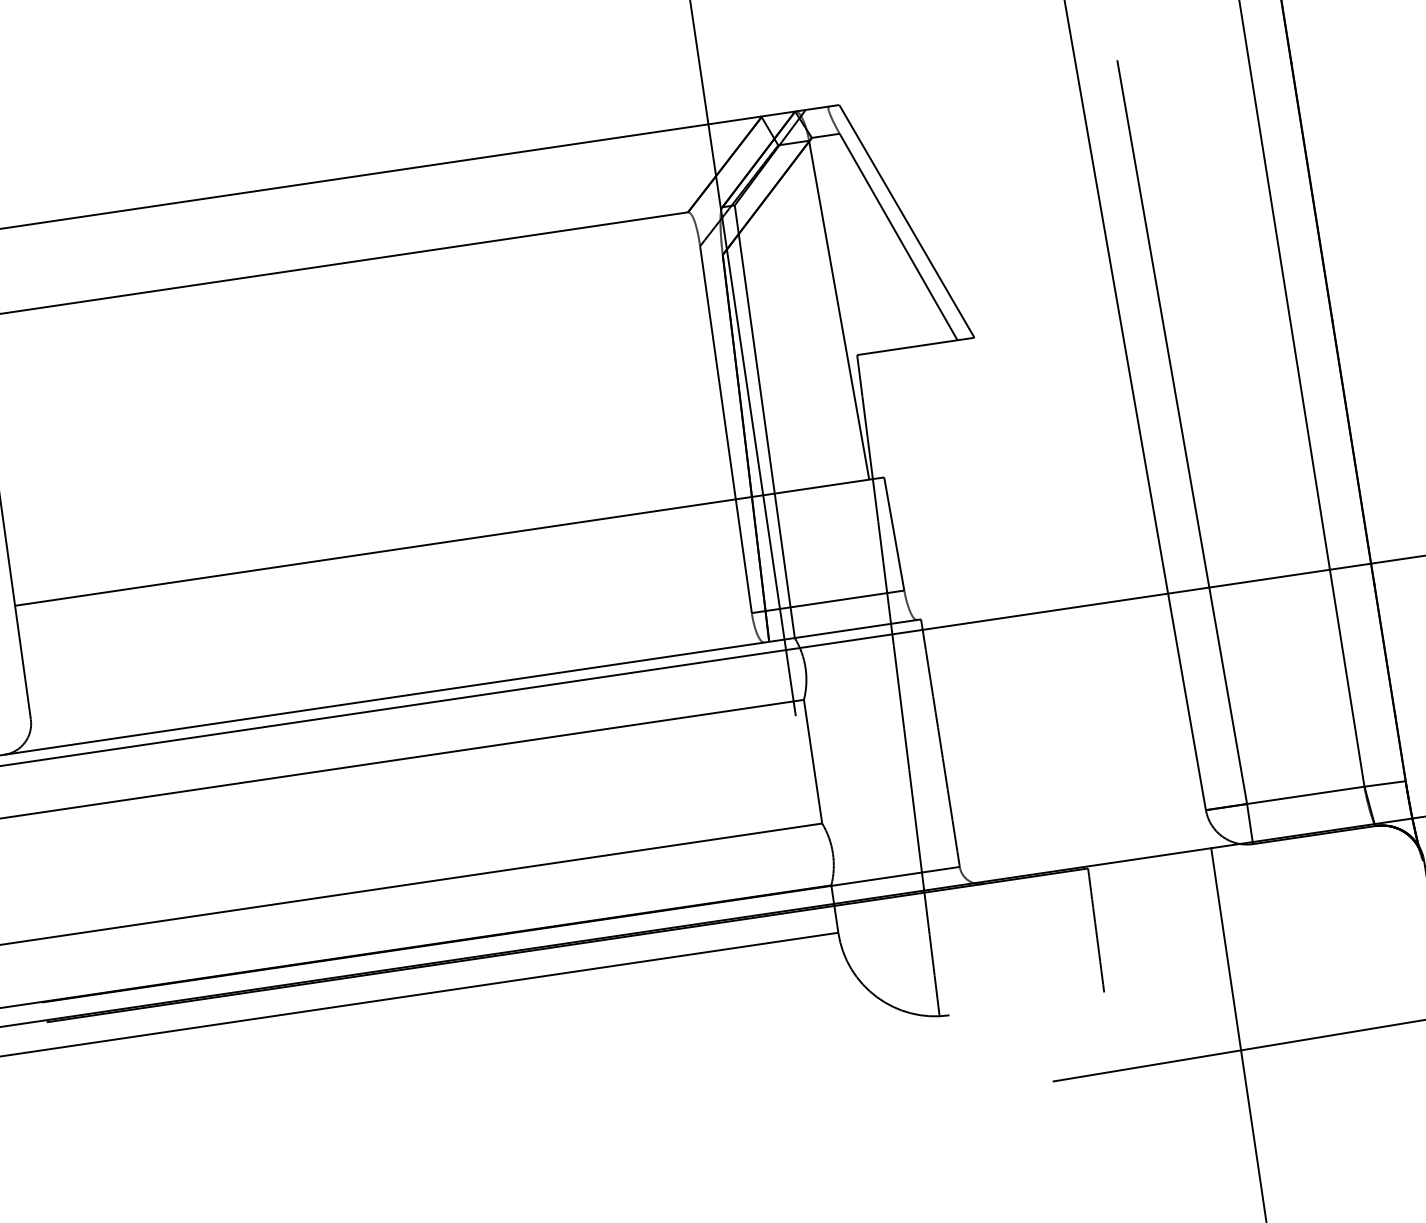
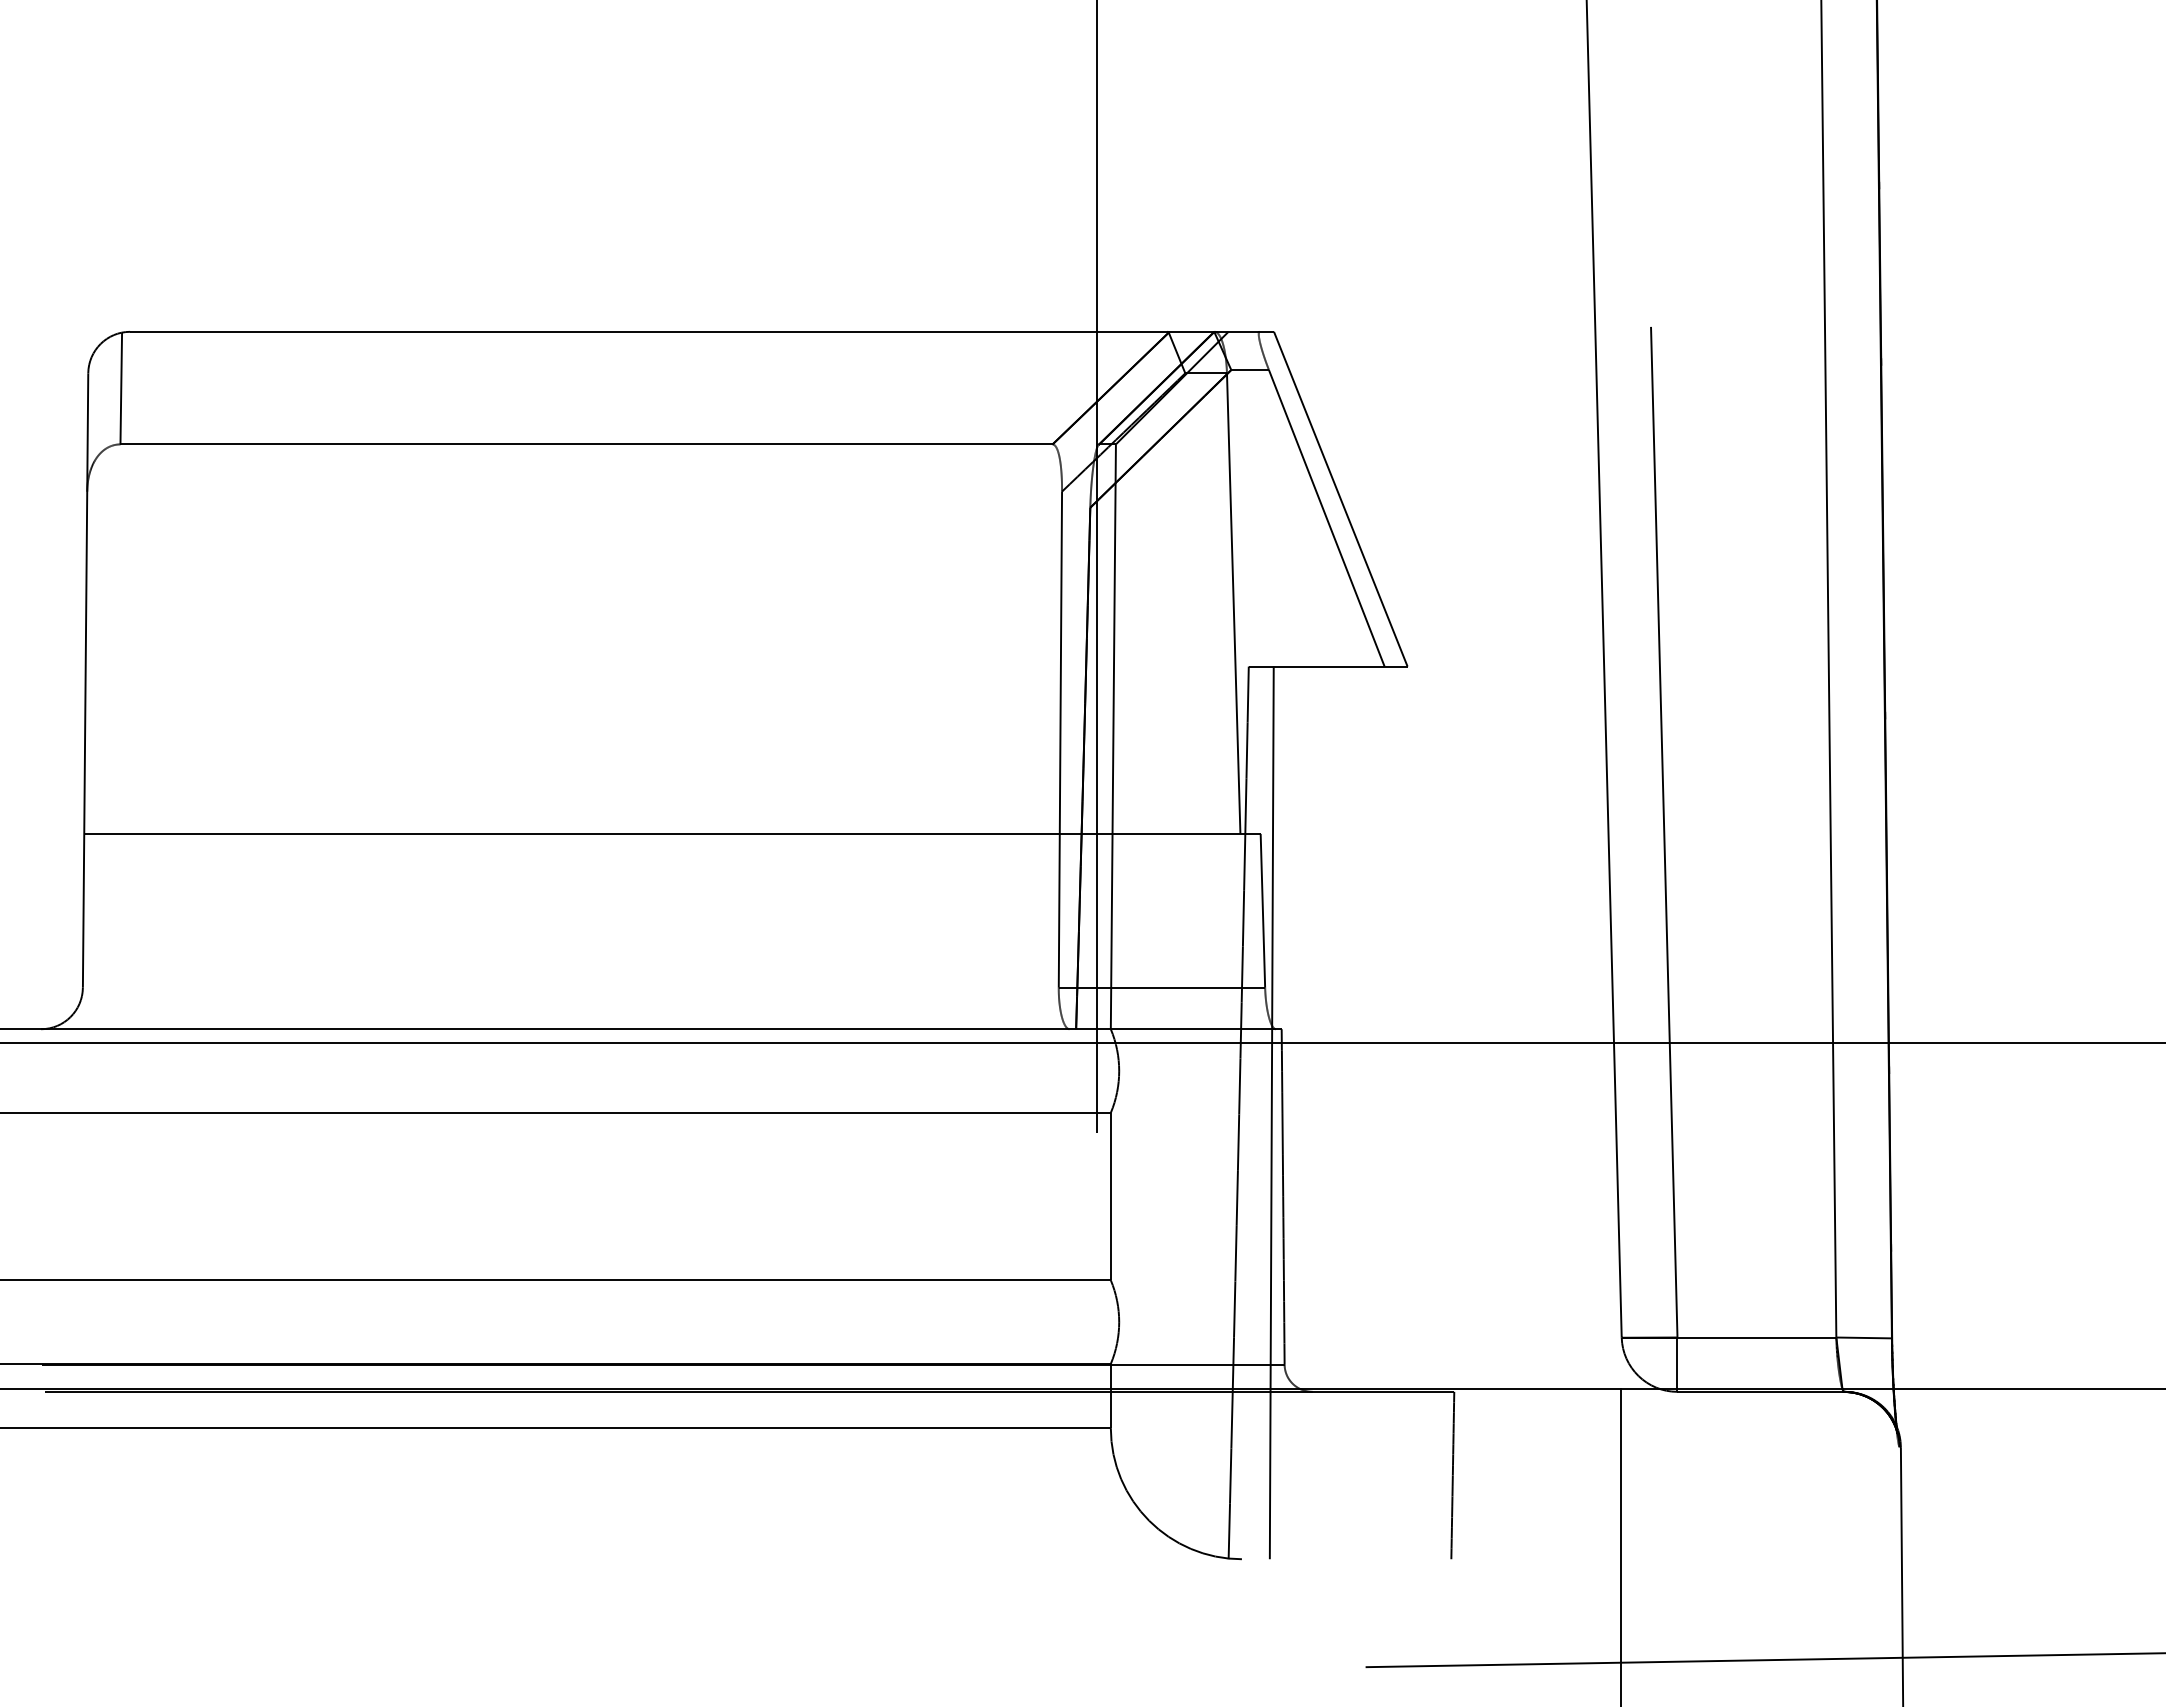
line: (922, 682) -> (1271, 1112), added

